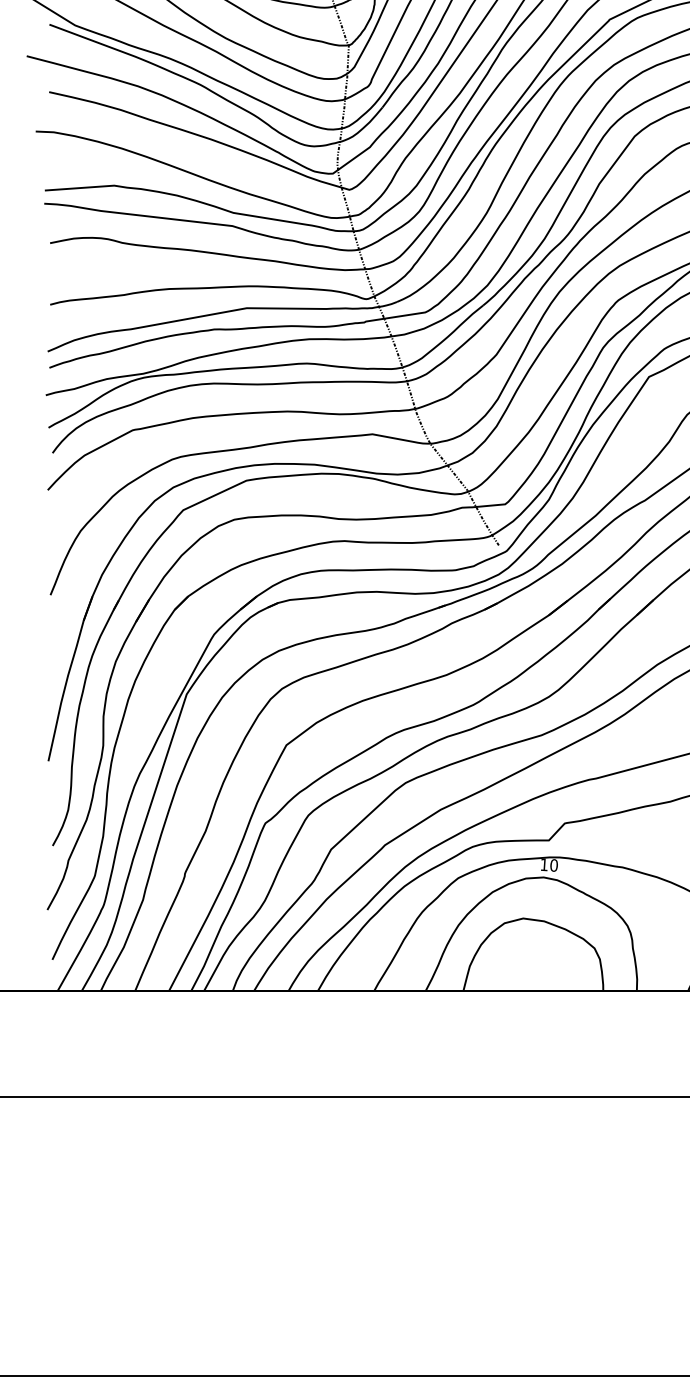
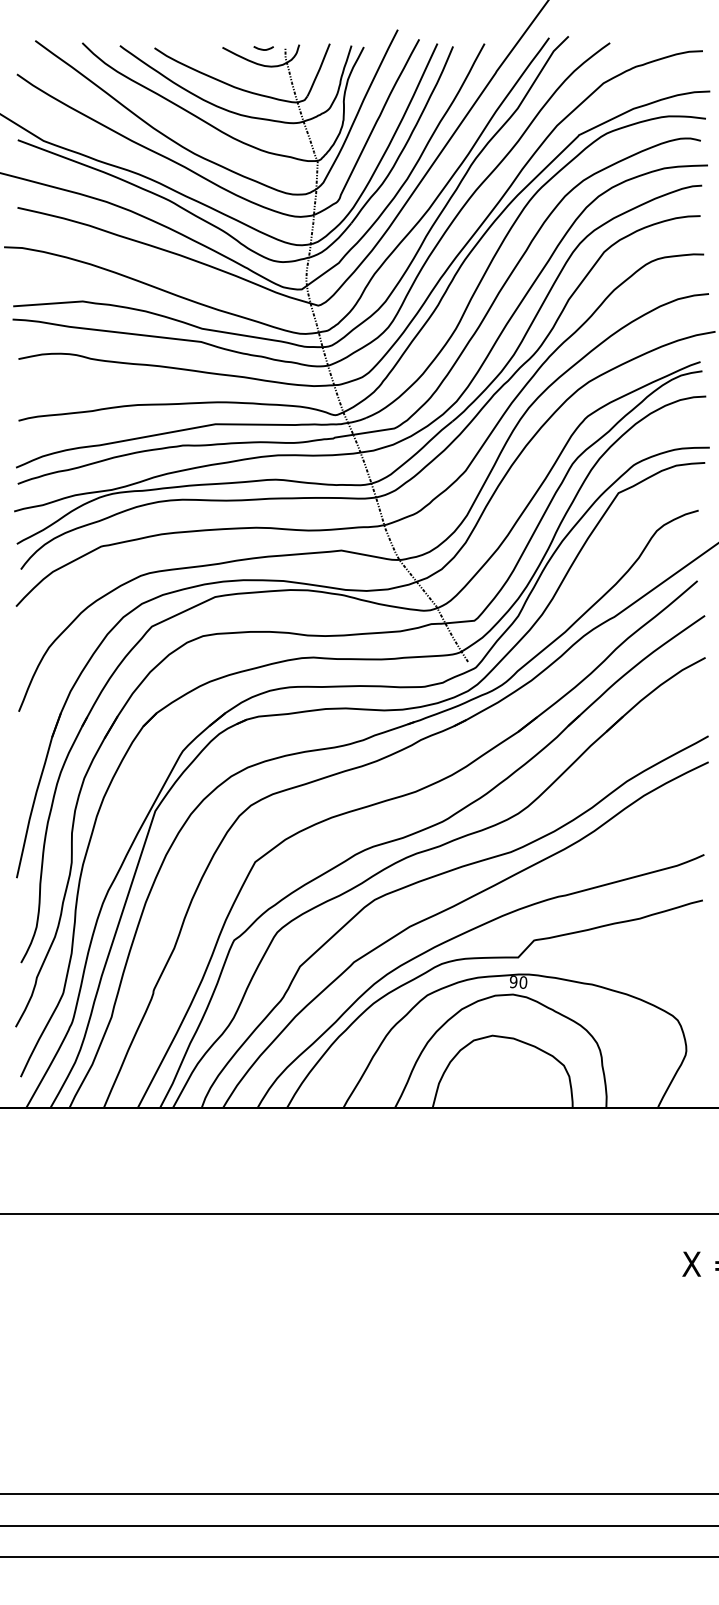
text: (544, 865) -> (513, 982), 10 -> 90

